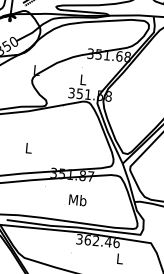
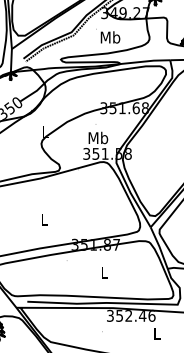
text: (83, 79) -> (98, 137), L -> Mb
text: (77, 200) -> (104, 272), Mb -> L
text: (87, 239) -> (119, 315), 362.46 -> 352.46

